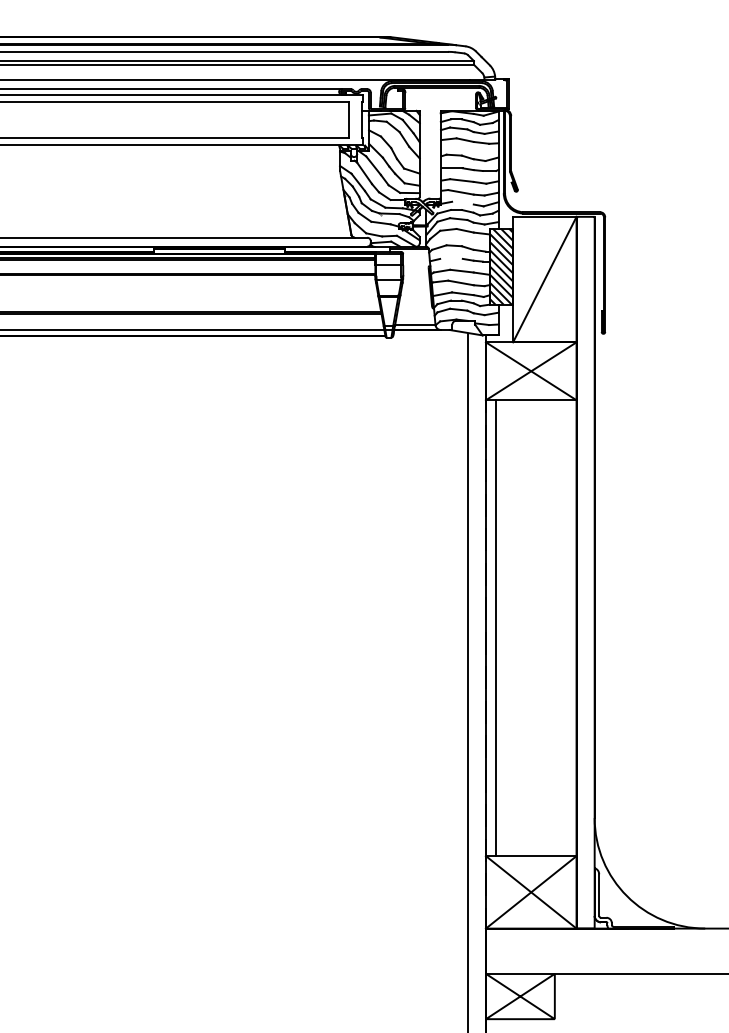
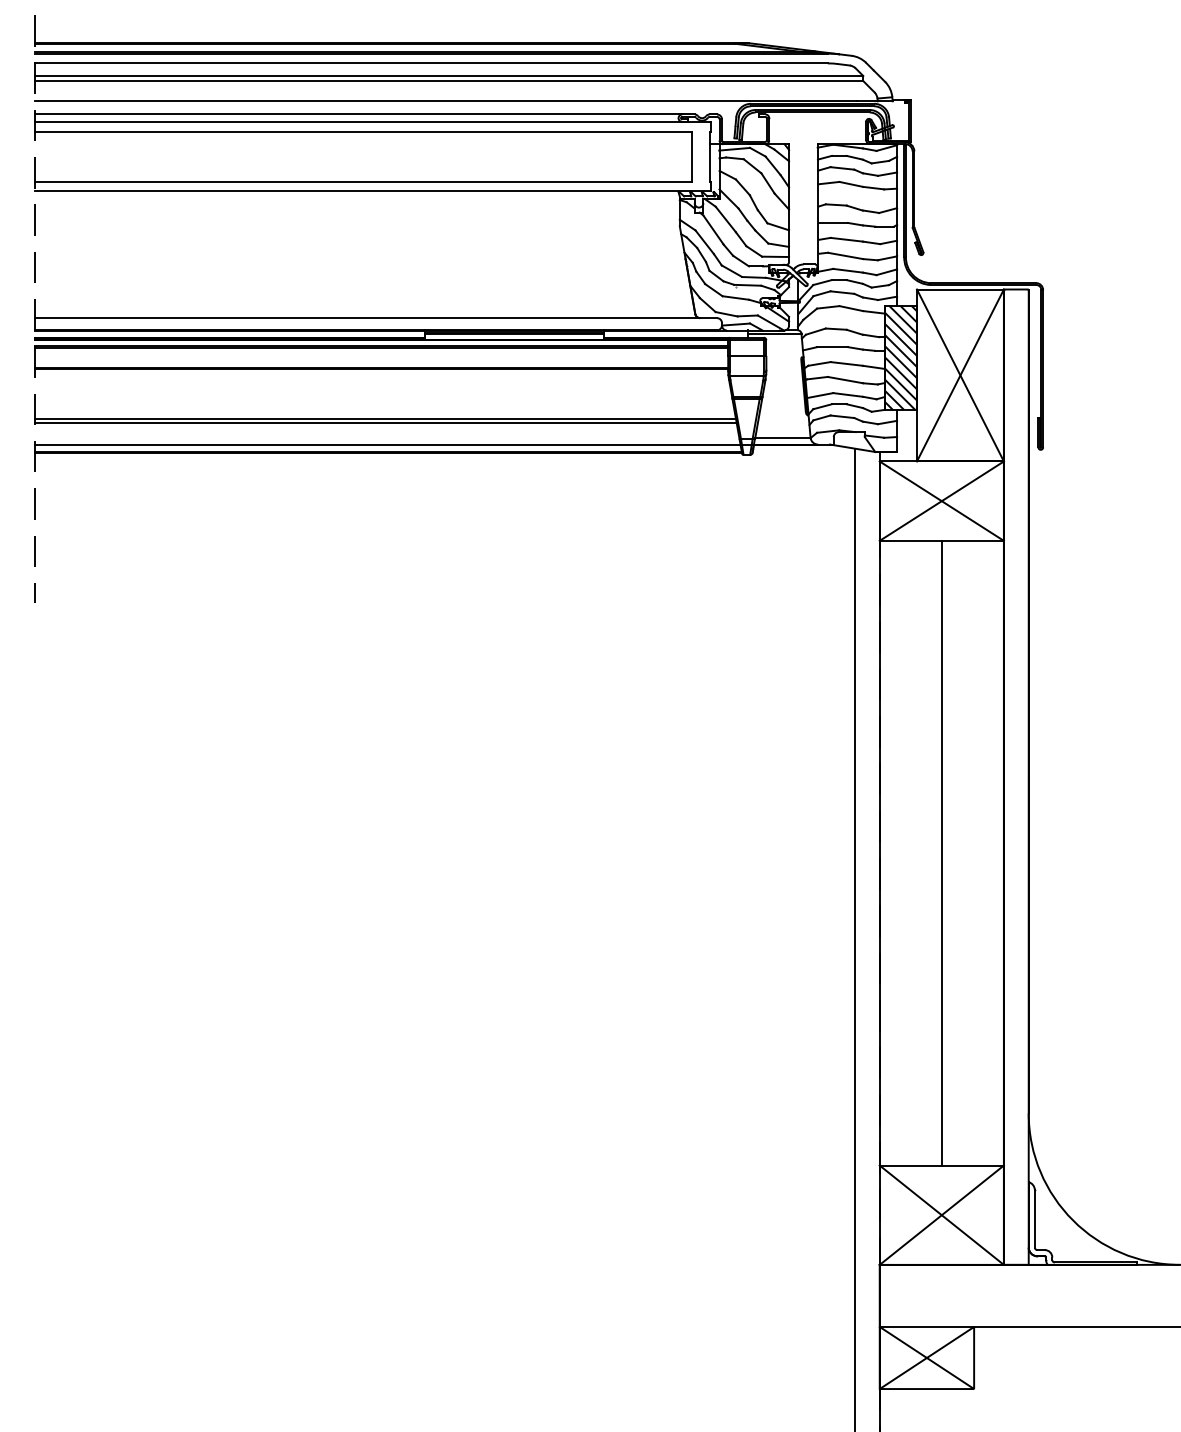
line: (462, 202) -> (847, 270), added
line: (451, 259) -> (832, 347), added
line: (544, 279) -> (959, 375), added
line: (495, 627) -> (941, 852), moved

